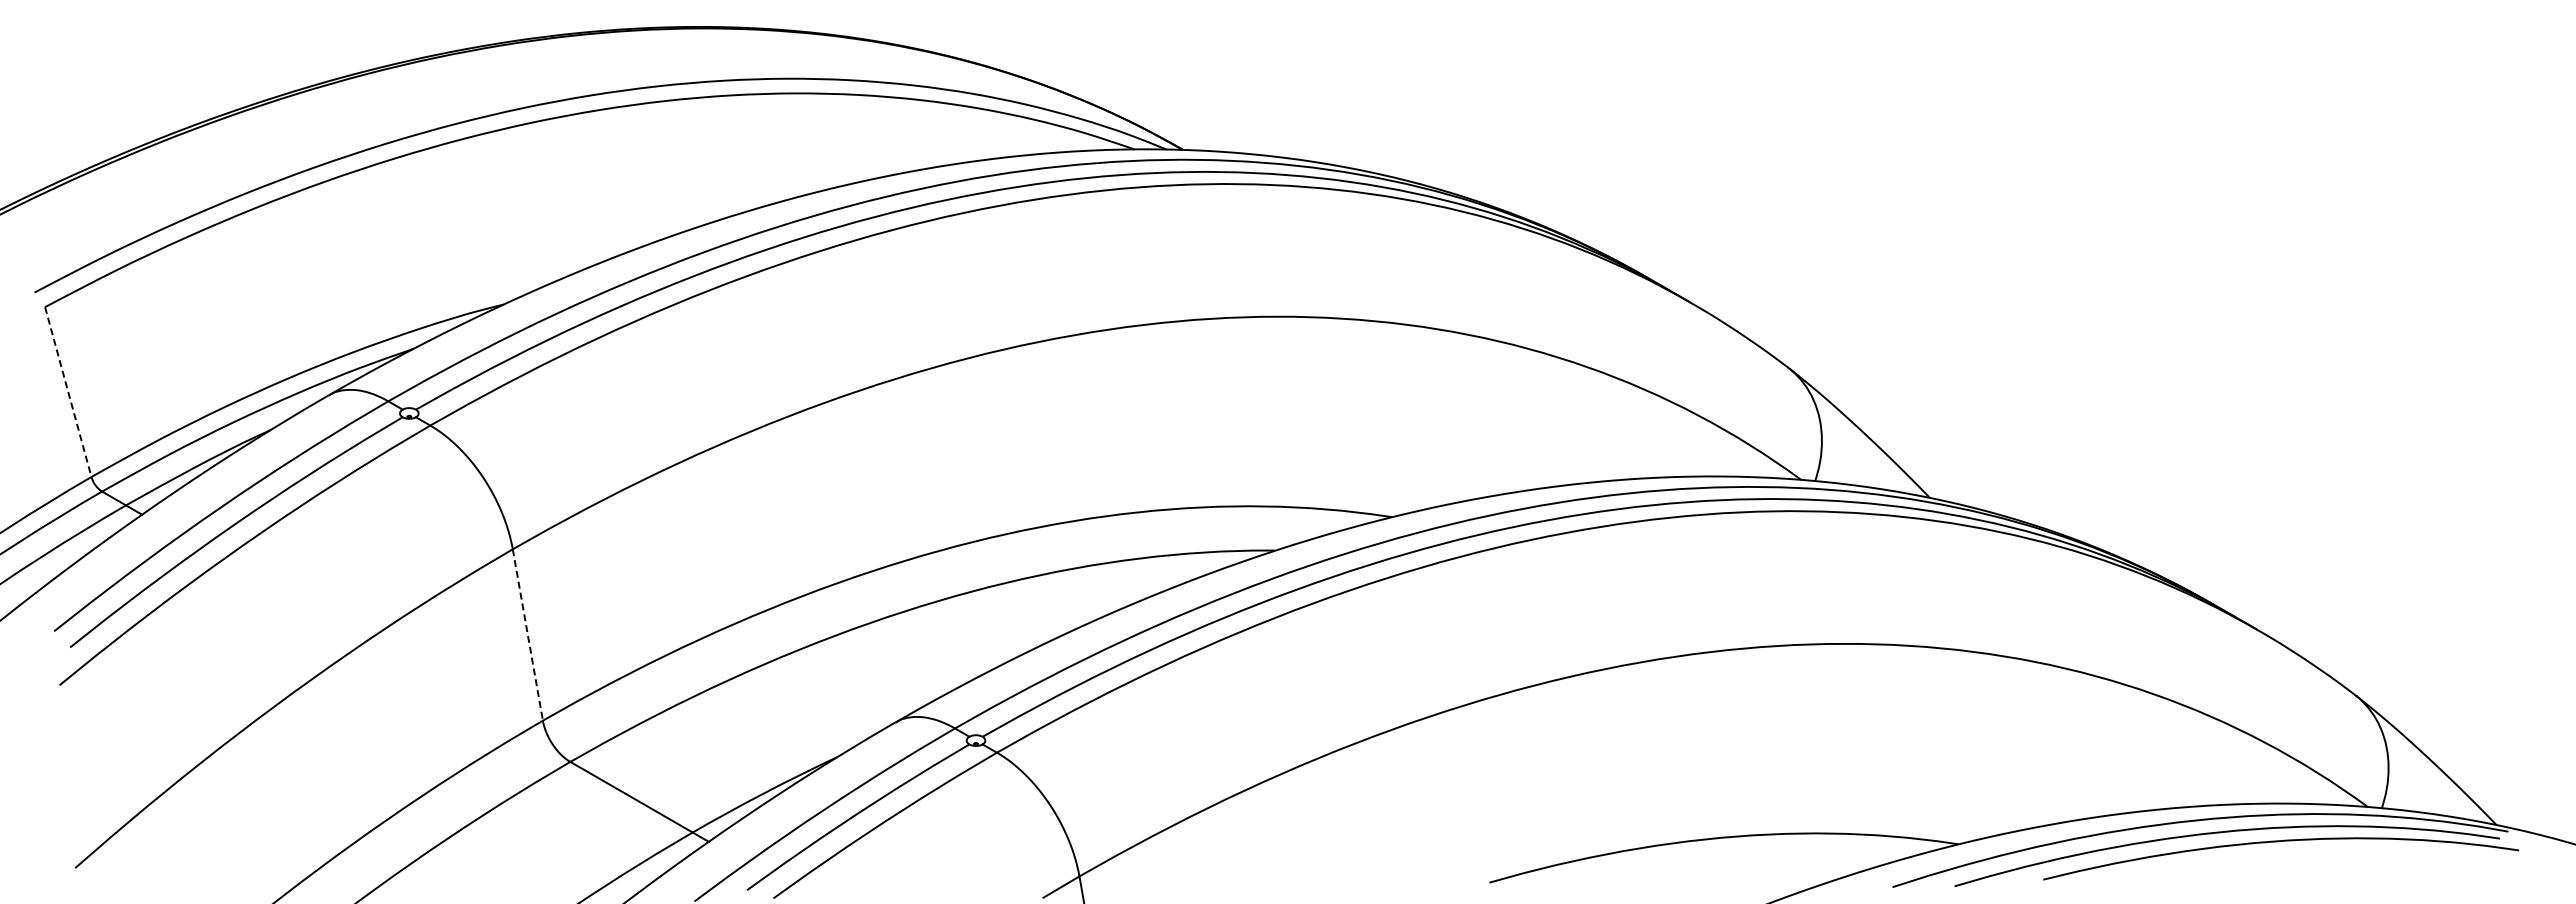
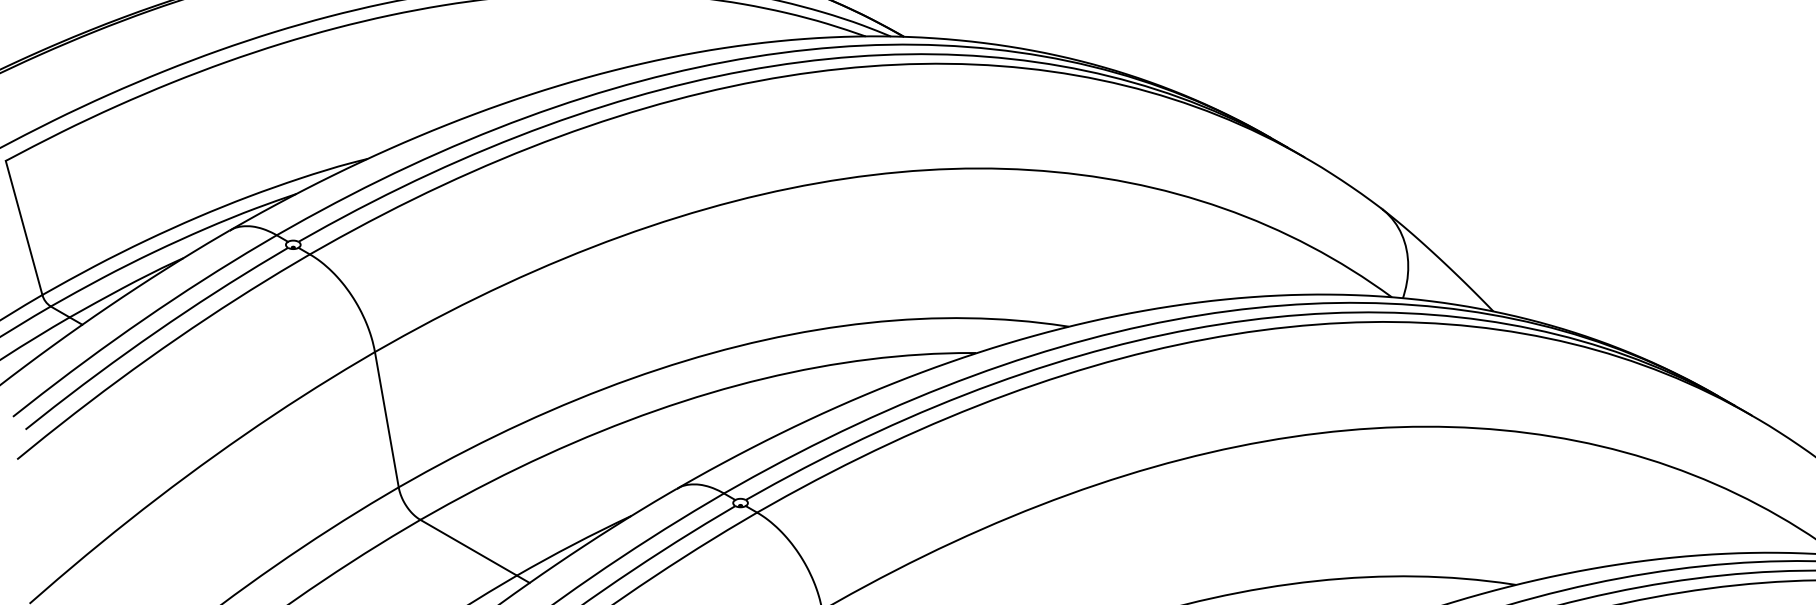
line: (68, 392) -> (24, 228), dashed -> solid
line: (527, 635) -> (386, 420), dashed -> solid

